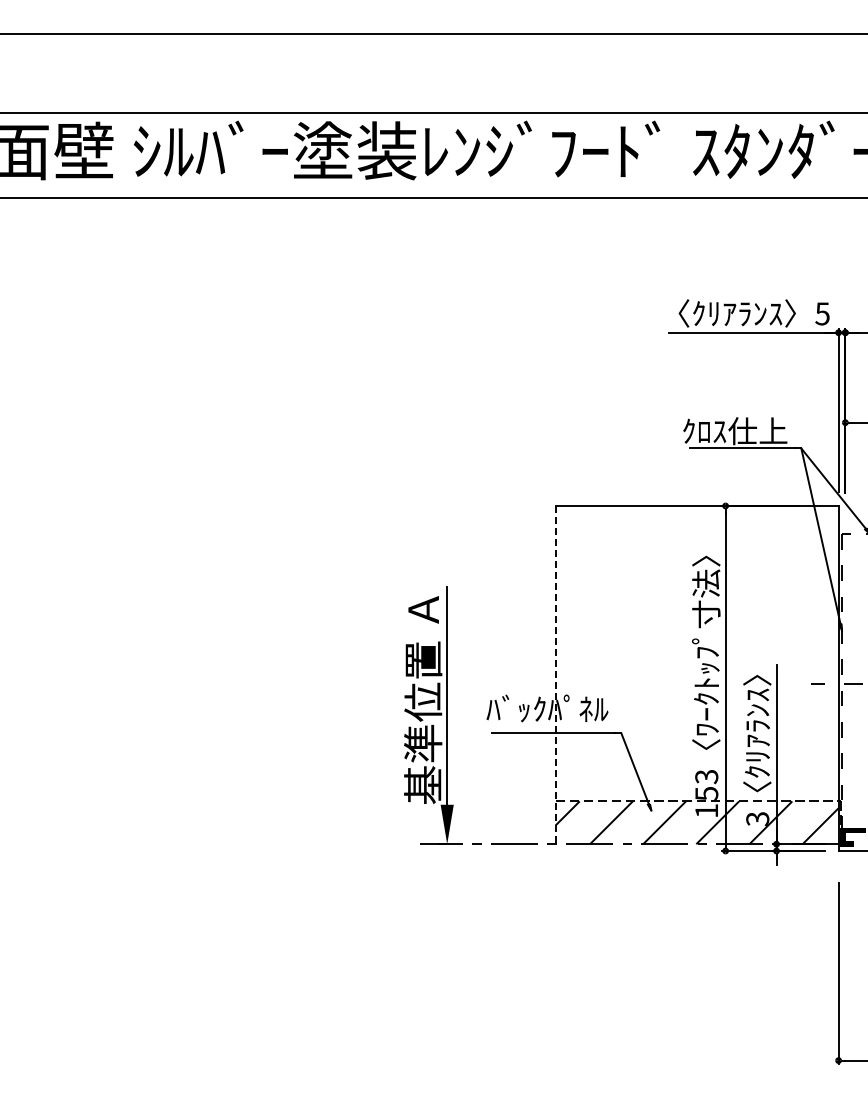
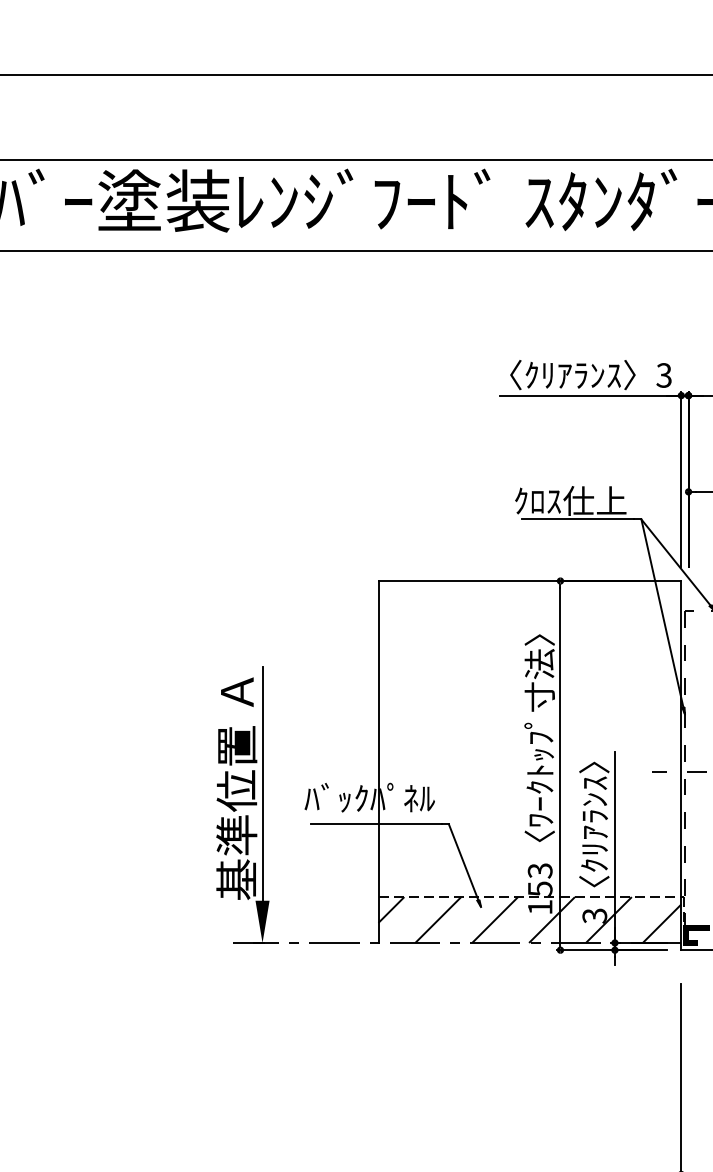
text: (822, 313) -> (664, 375), 5 -> 3
line: (555, 675) -> (378, 762), dashed -> solid

